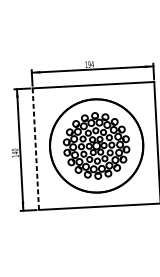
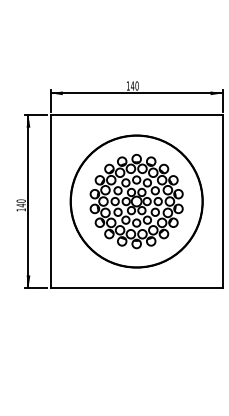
text: (90, 64) -> (134, 85), 194 -> 140
line: (35, 149) -> (50, 202), dashed -> solid

